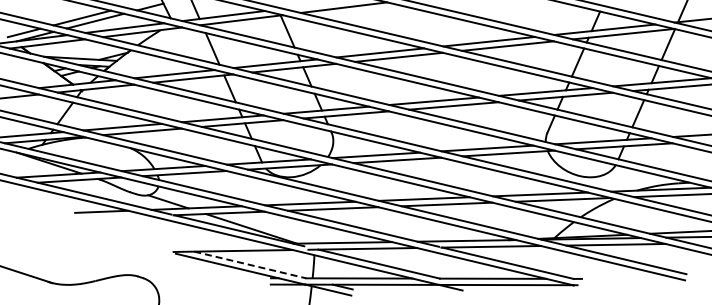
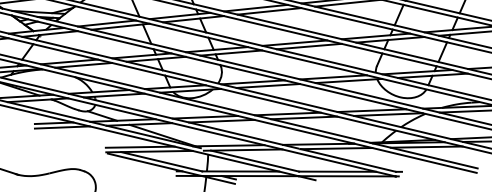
line: (112, 217) -> (61, 127), added
line: (220, 244) -> (140, 146), added
line: (250, 264) -> (161, 161), dashed -> solid

